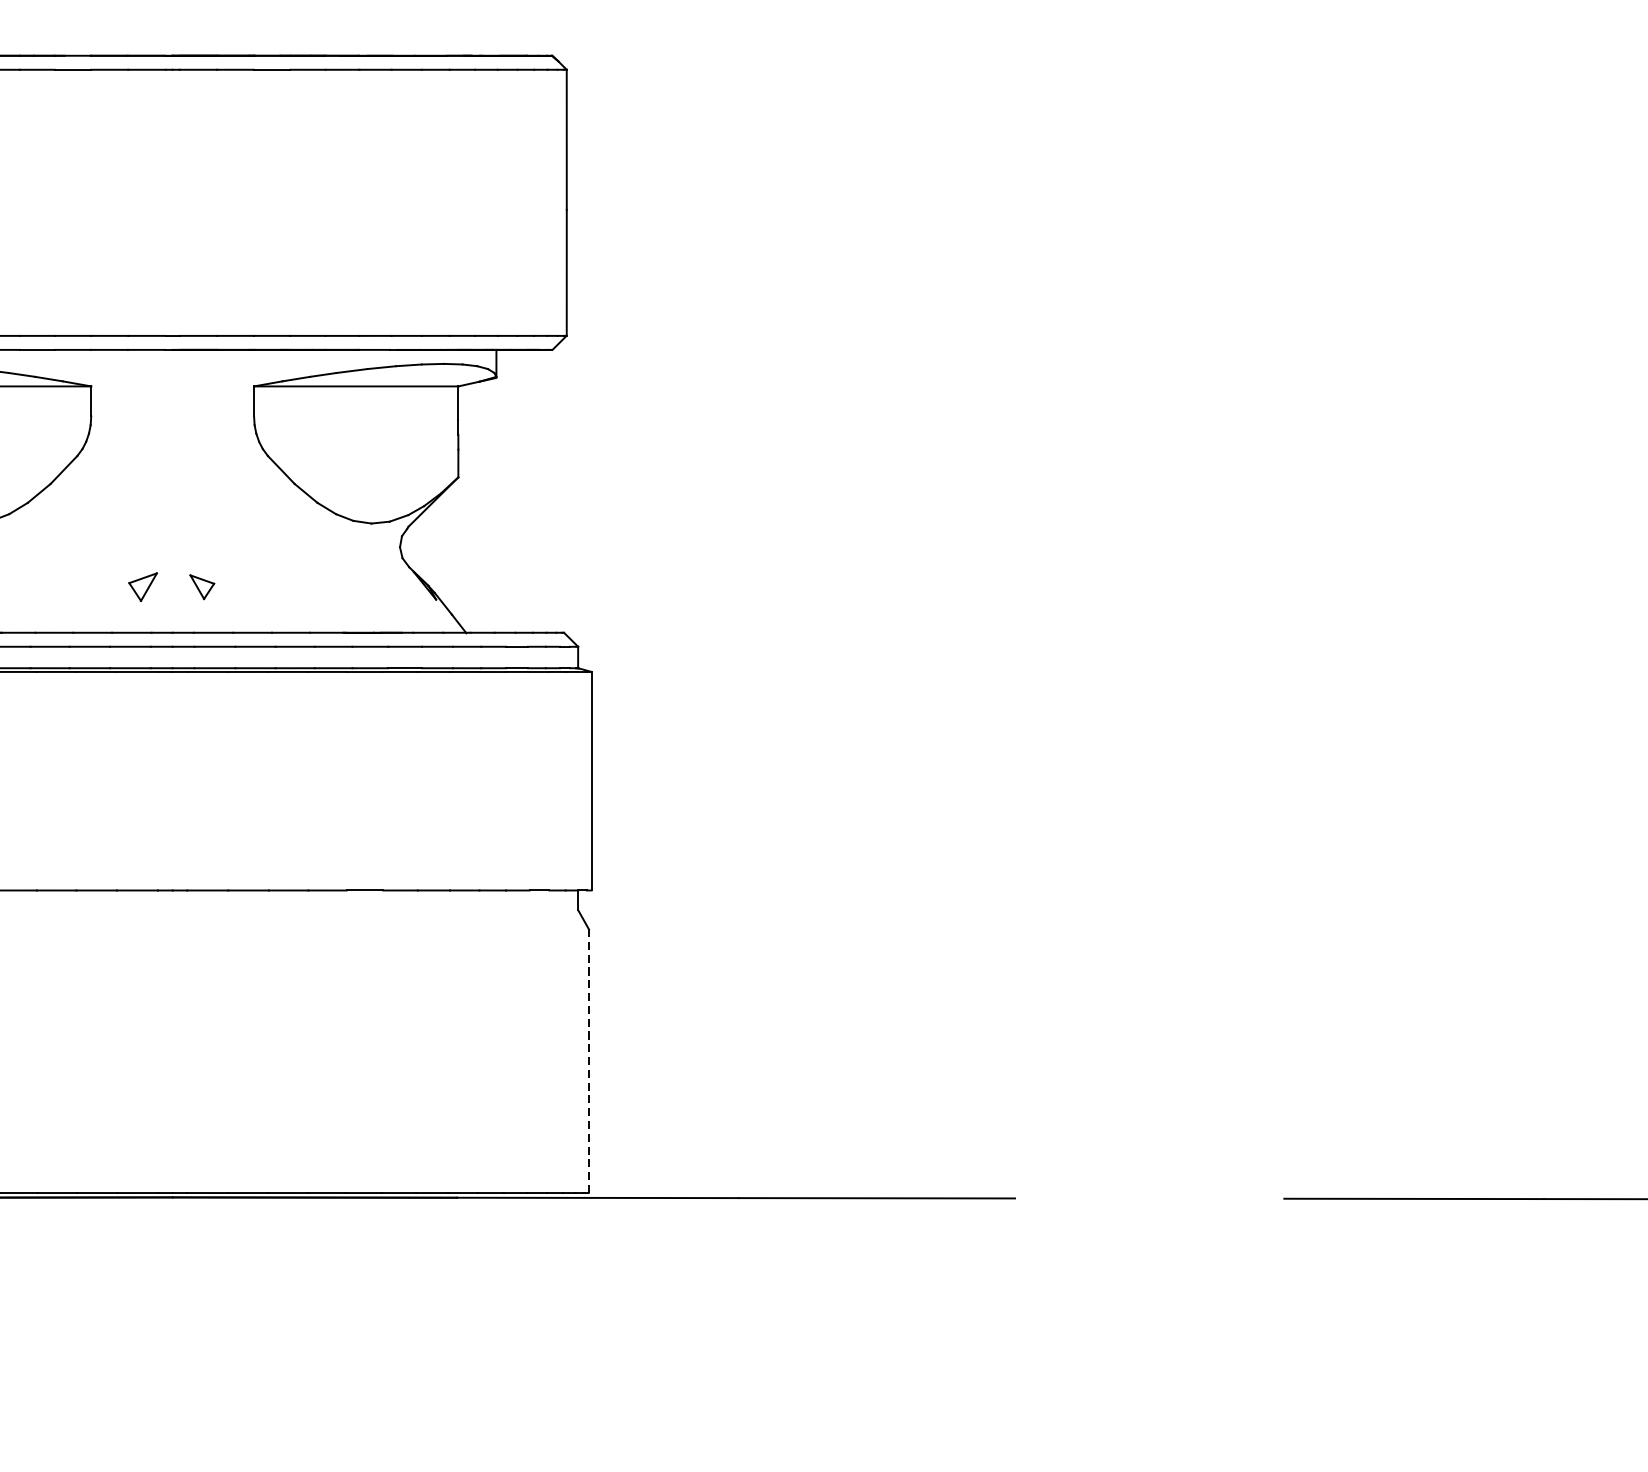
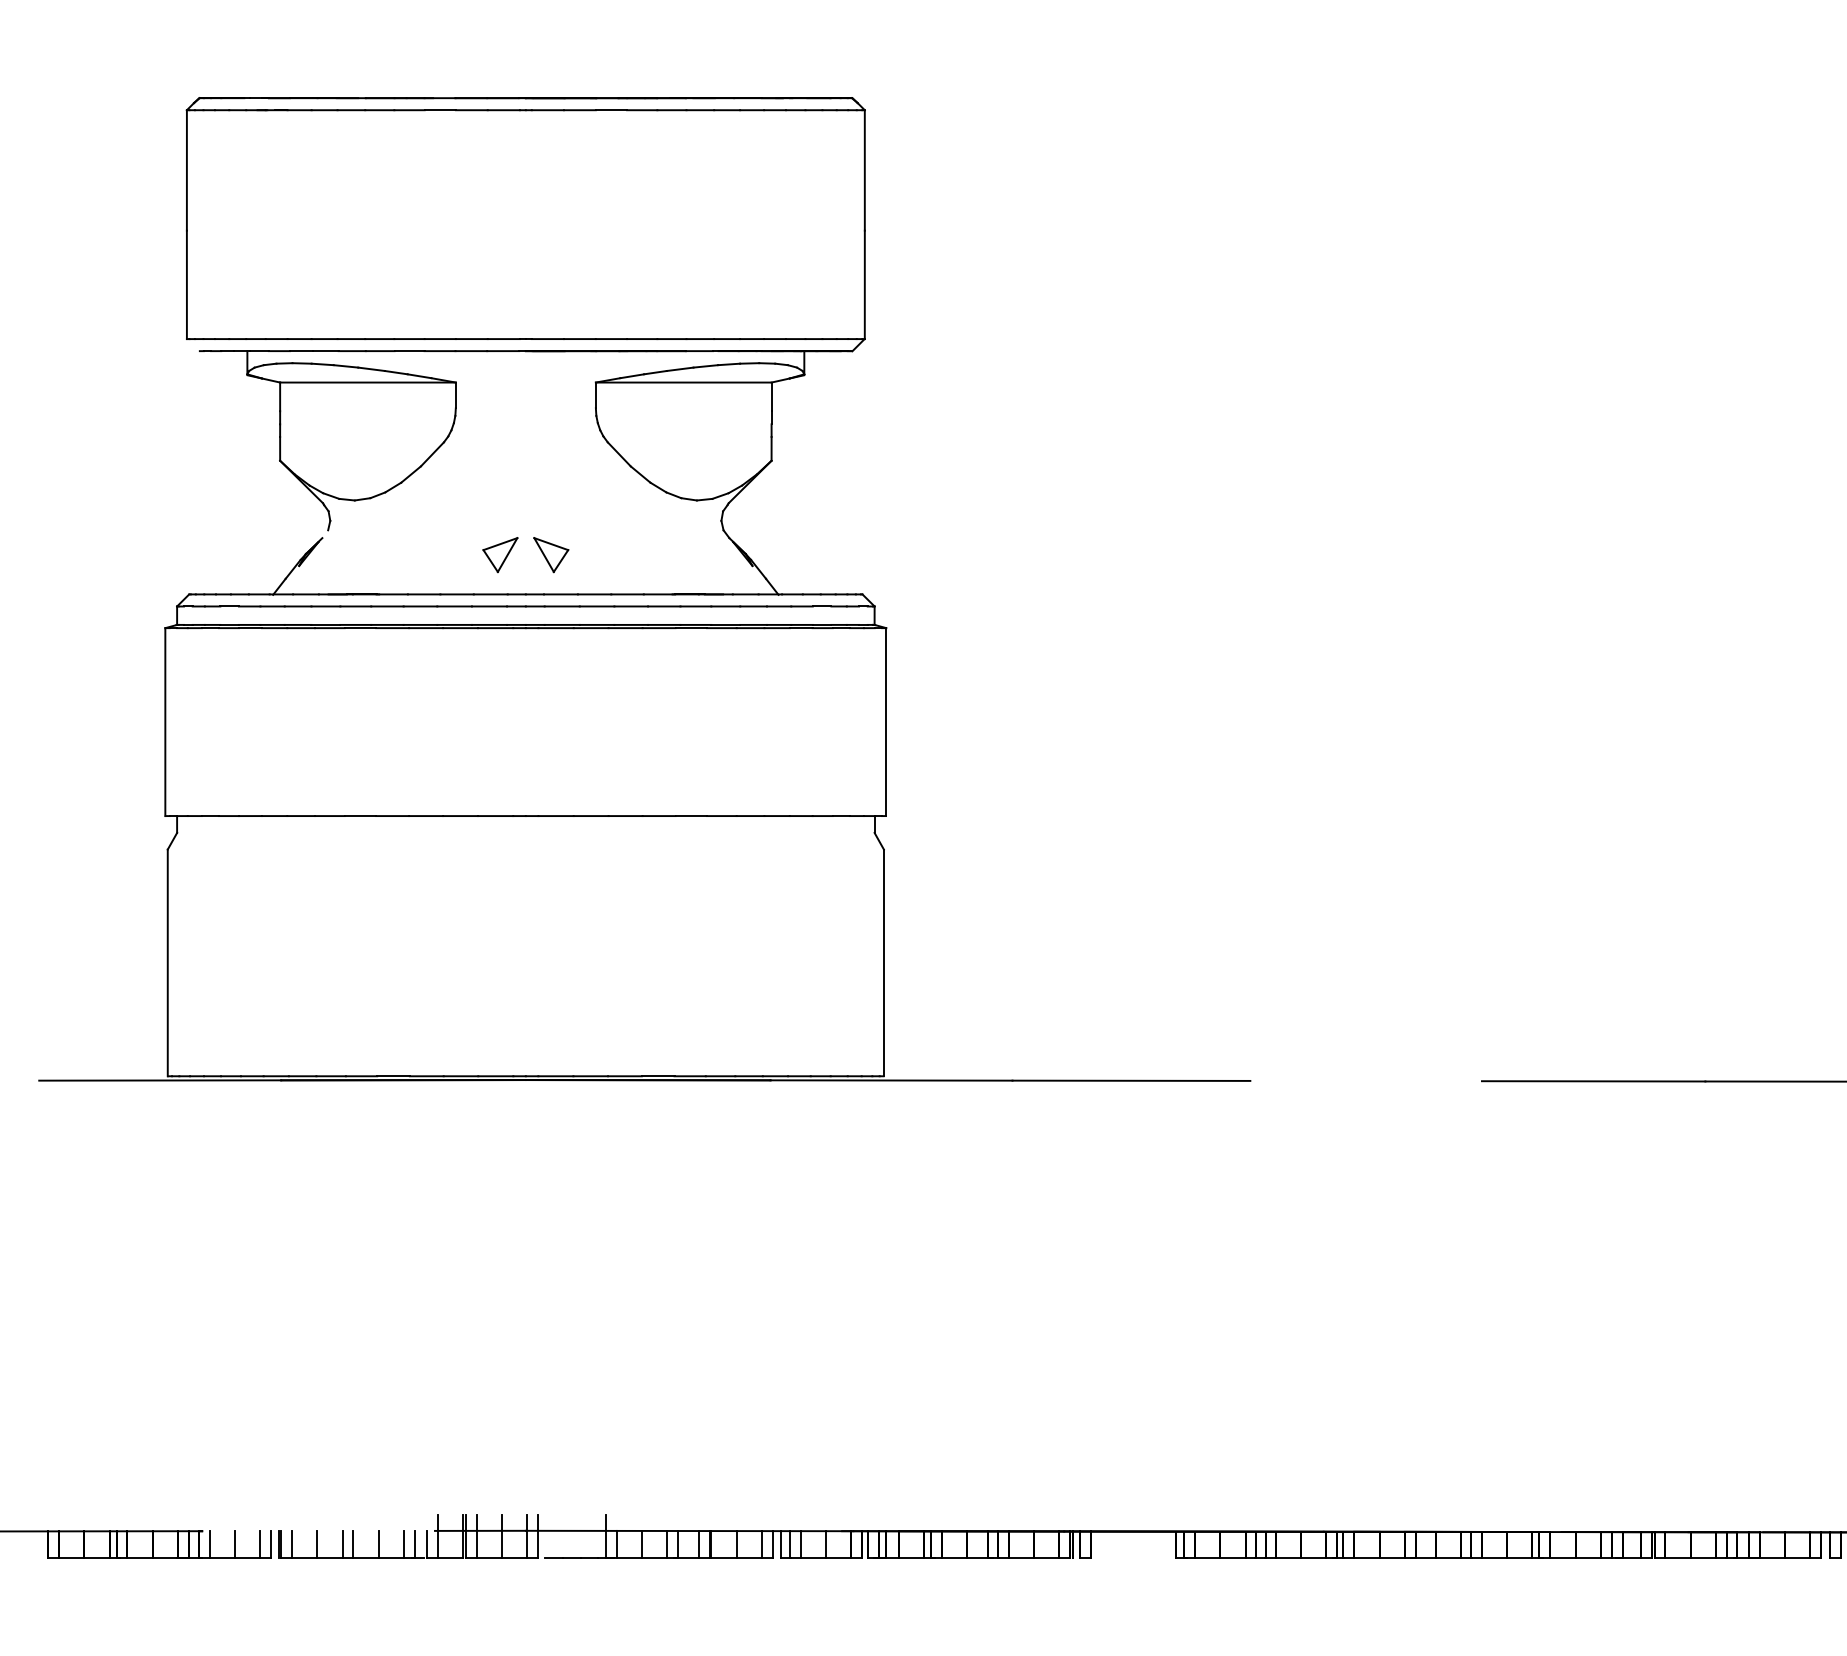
part: (143, 587) -> (500, 555), size x1.43
part: (202, 587) -> (551, 555), size x1.67
line: (588, 1060) -> (883, 962), dashed -> solid

